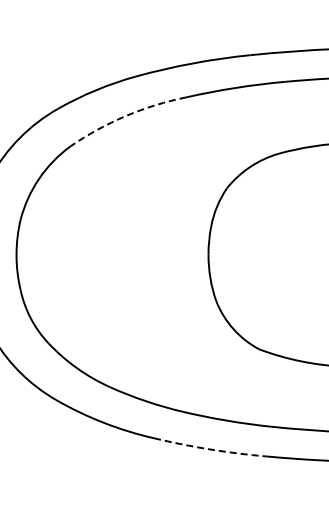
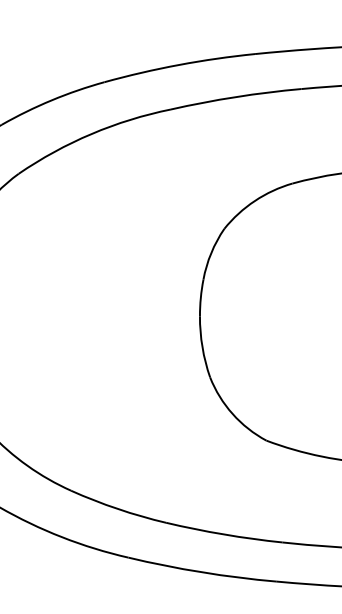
arc: (126, 116) -> (92, 134), dashed -> solid
arc: (209, 449) -> (201, 572), dashed -> solid

